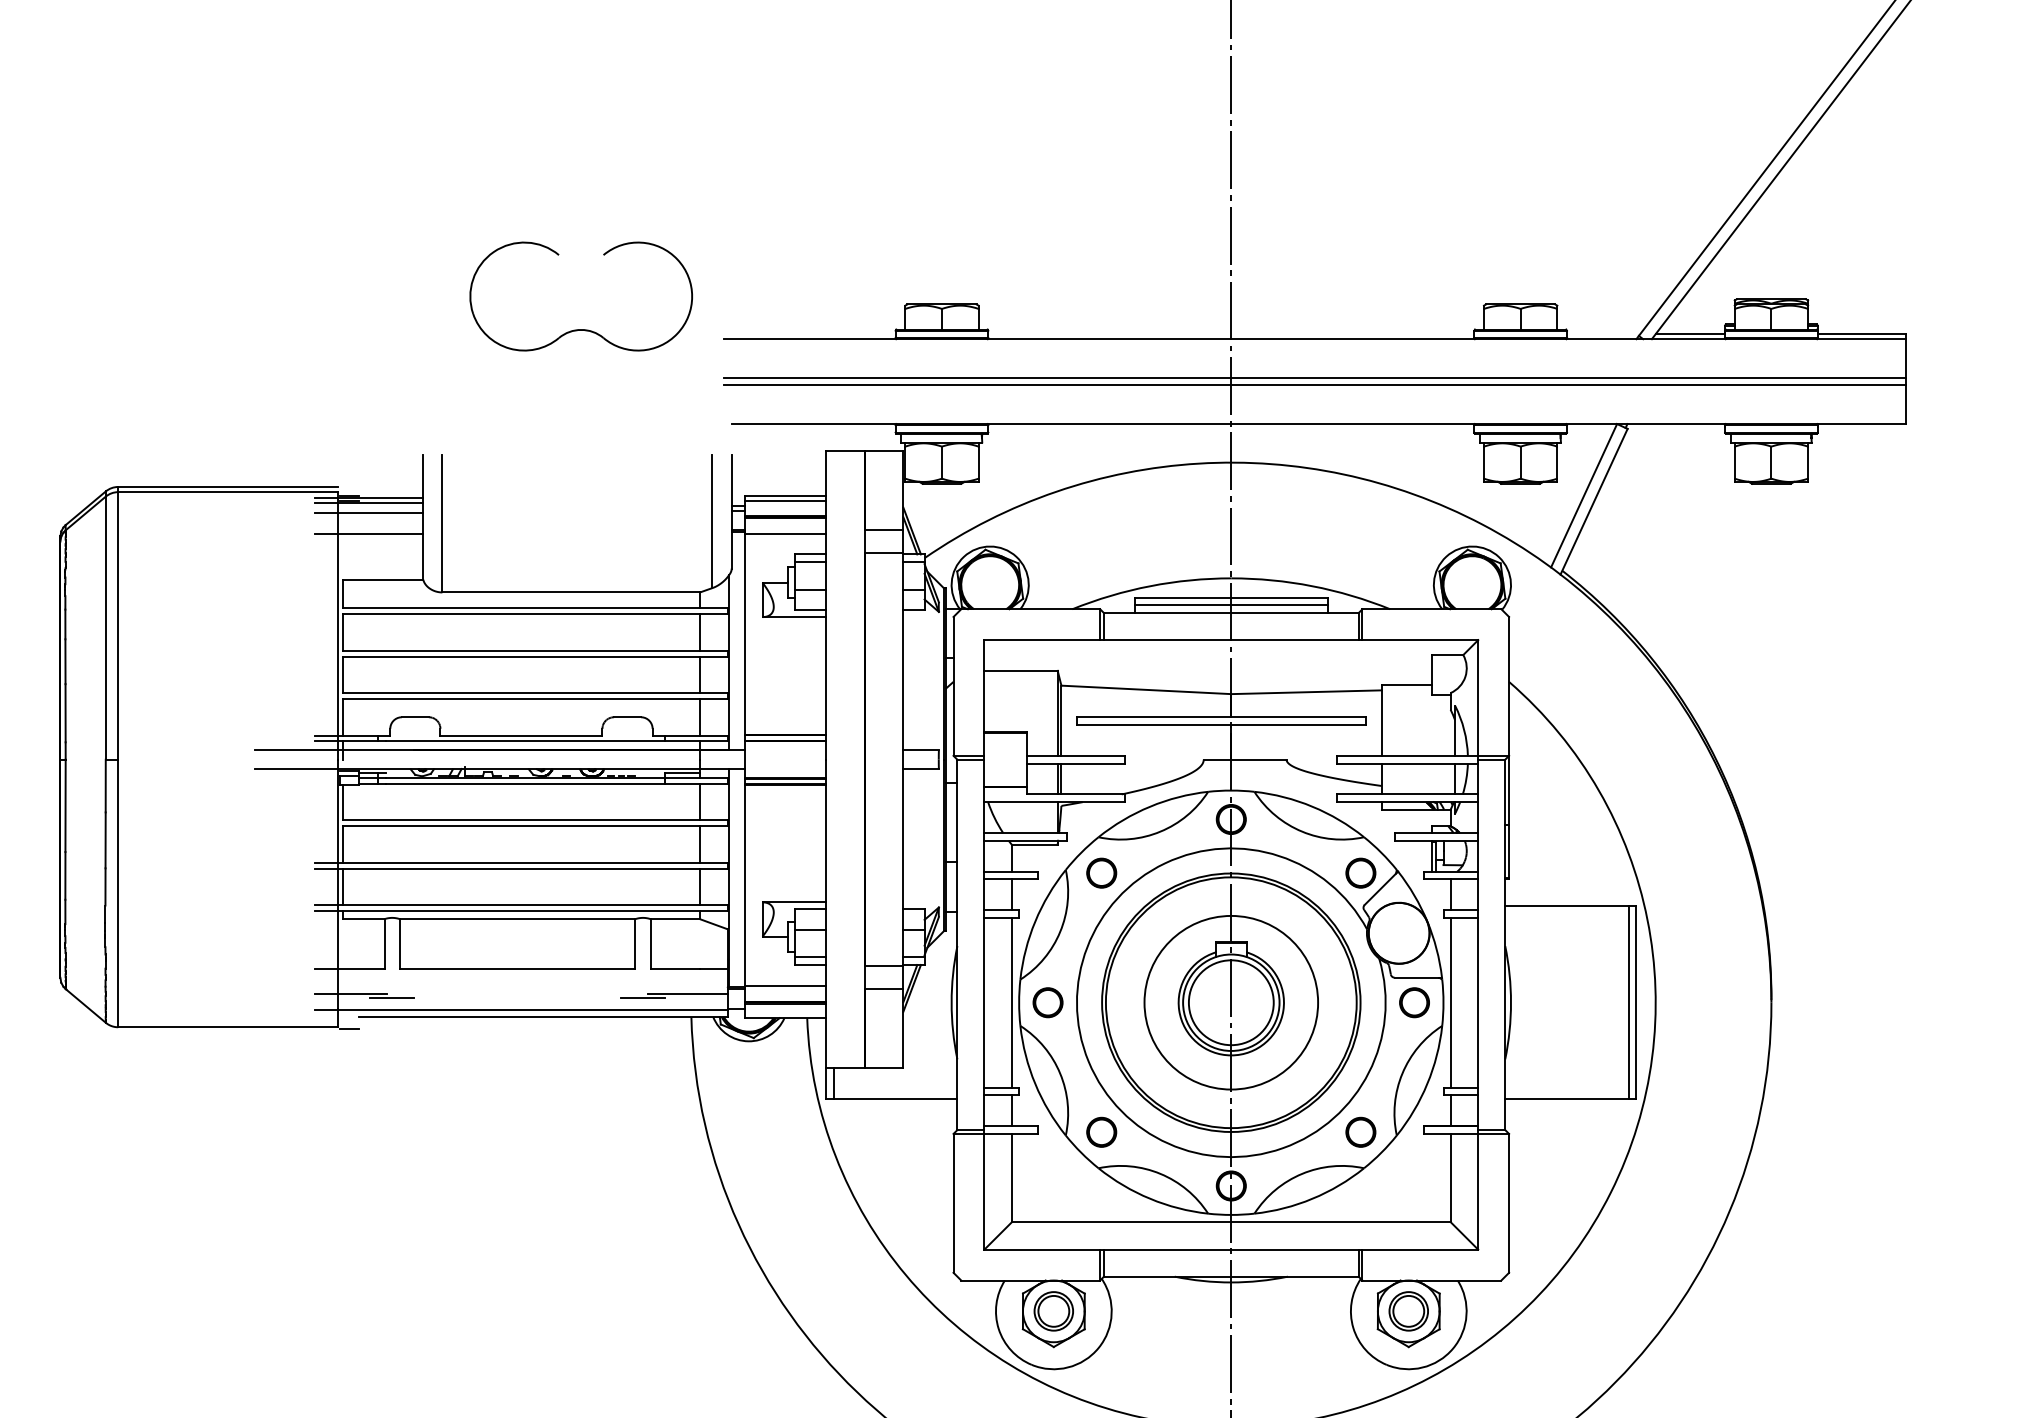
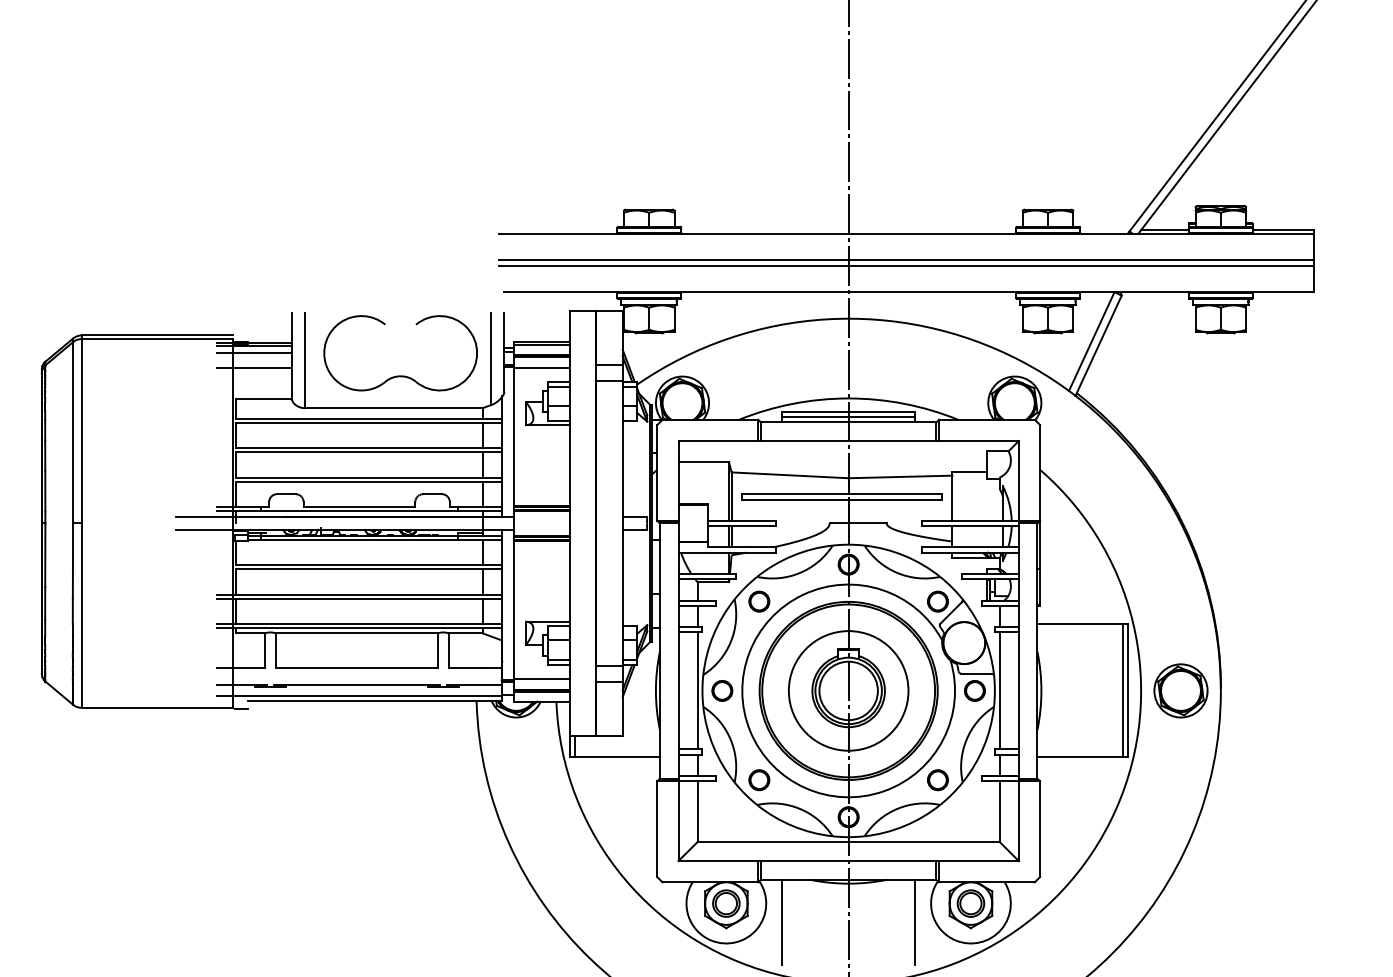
part: (580, 328) -> (400, 375), moved
line: (517, 993) -> (356, 684), added
part: (1712, 1002) -> (1180, 690), added
line: (1135, 1337) -> (782, 921), added
line: (1328, 1337) -> (915, 921), added

